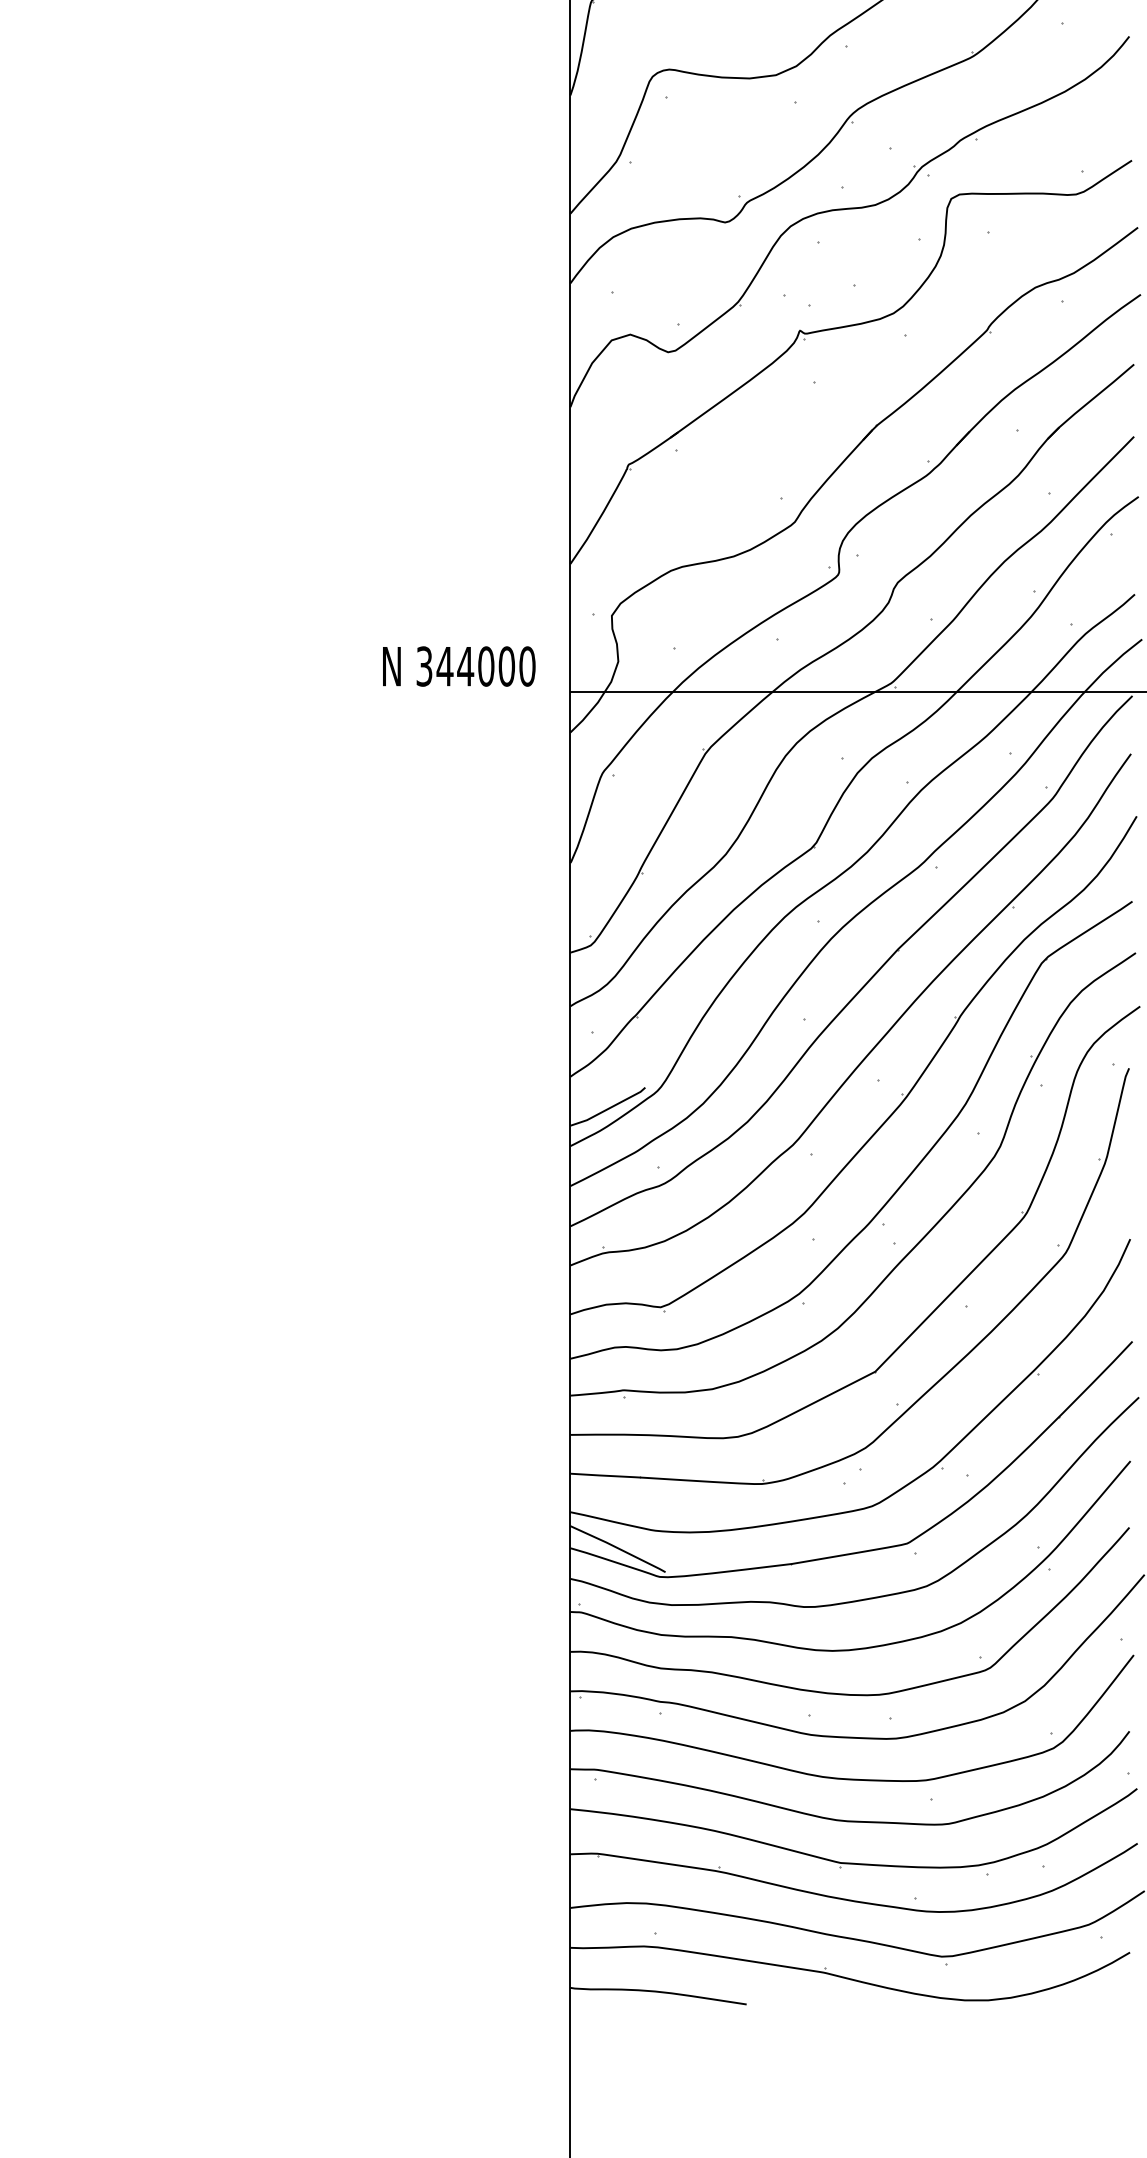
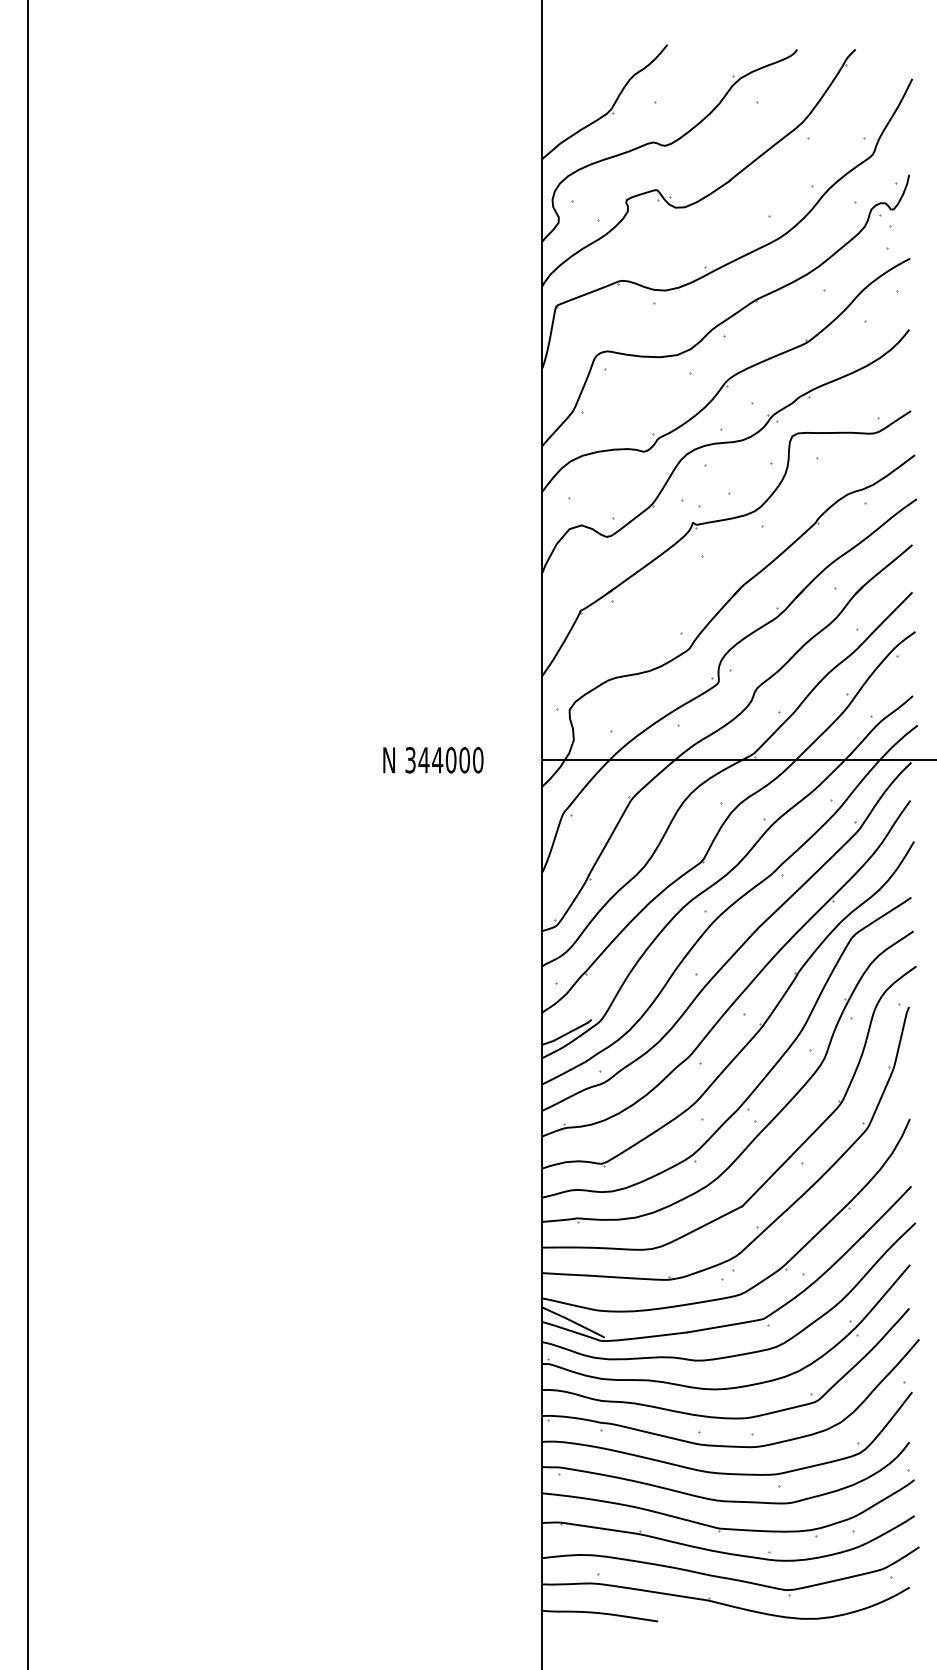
text: (459, 666) -> (433, 760), moved

